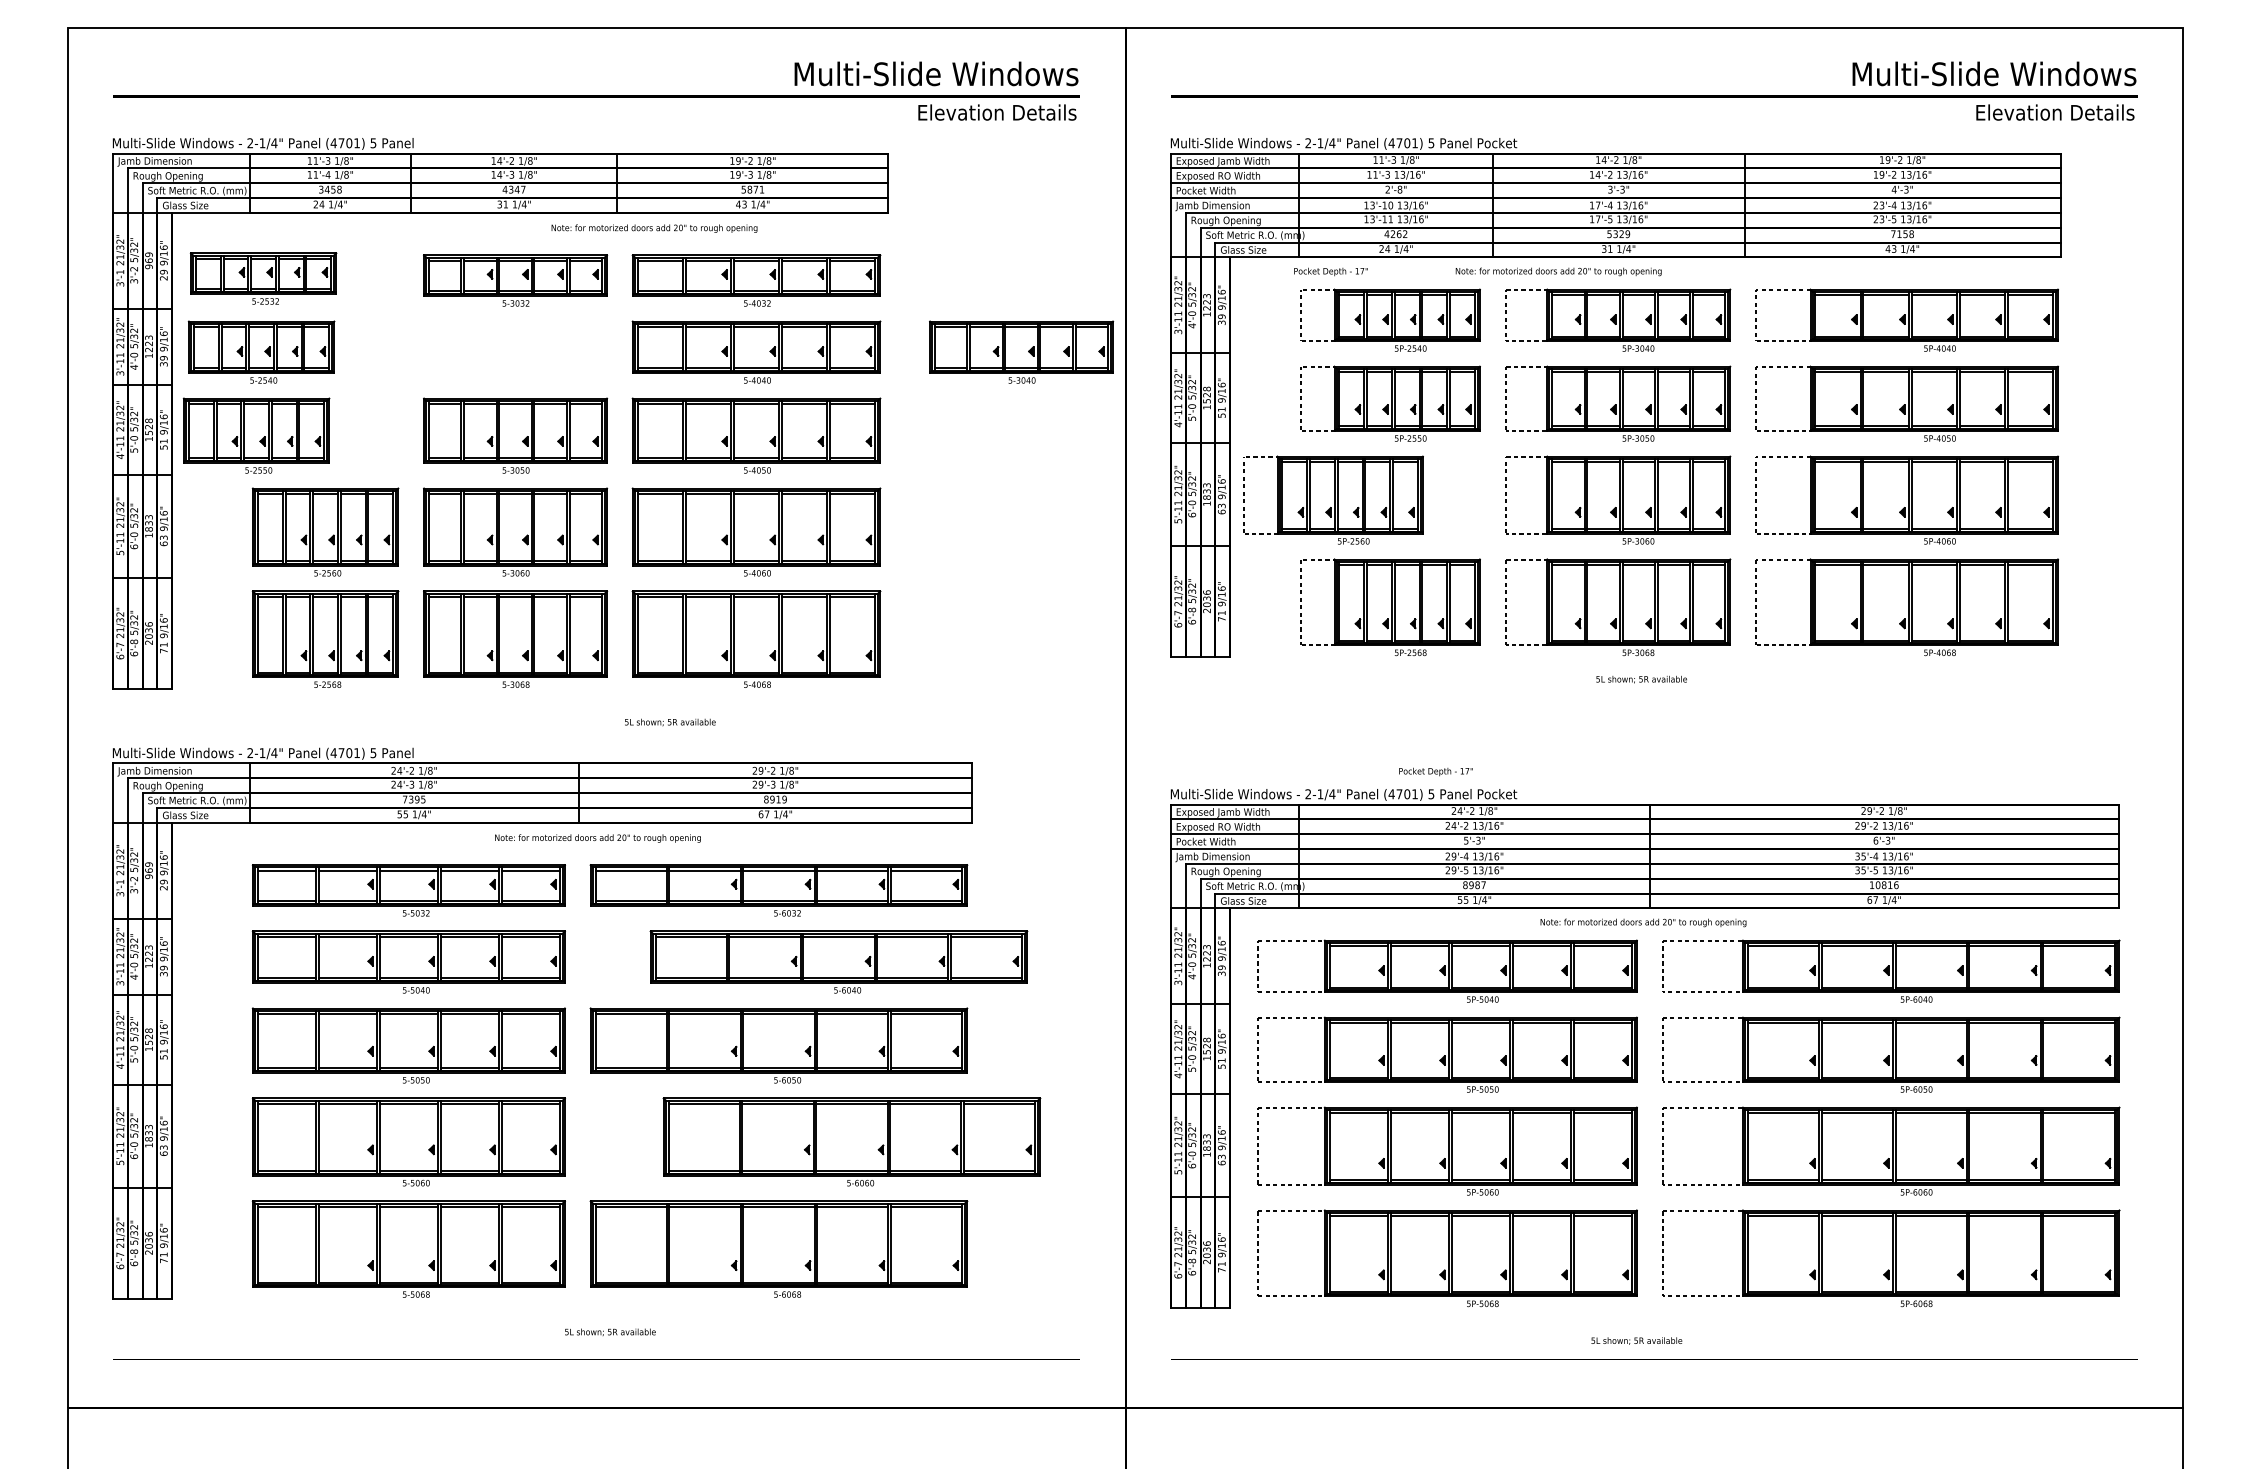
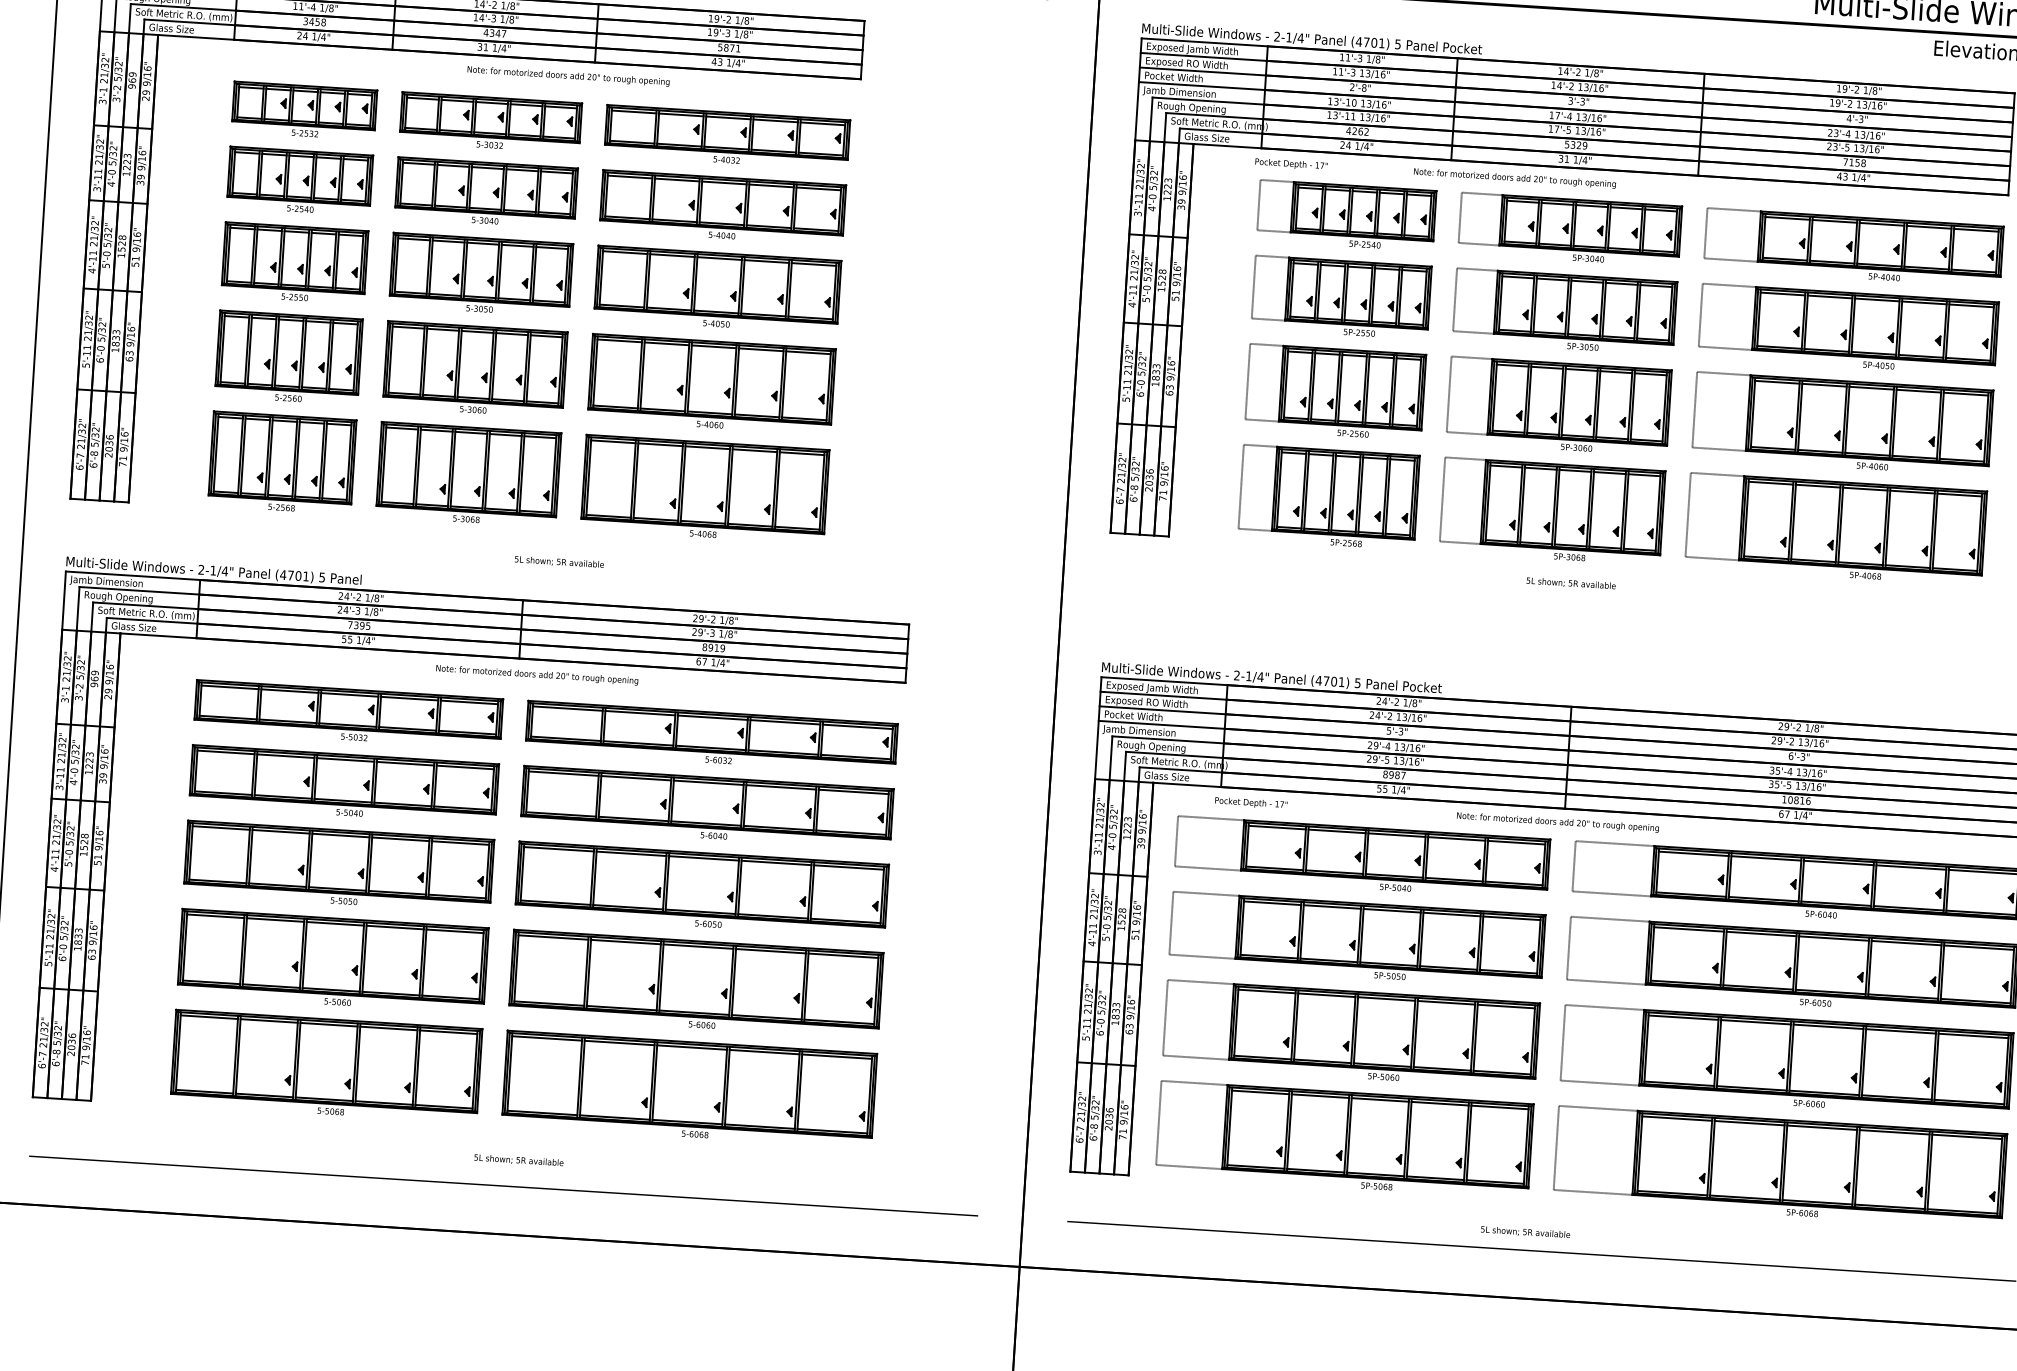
text: (654, 228) -> (568, 76), moved
part: (263, 278) -> (304, 110), moved
part: (261, 351) -> (299, 180), moved
part: (1021, 351) -> (486, 192), moved
part: (256, 435) -> (294, 262), moved
part: (1333, 499) -> (1335, 391), moved
text: (670, 722) -> (559, 562), moved
text: (1435, 771) -> (1250, 802), moved
part: (838, 961) -> (706, 806), moved
part: (851, 1141) -> (695, 983), moved

